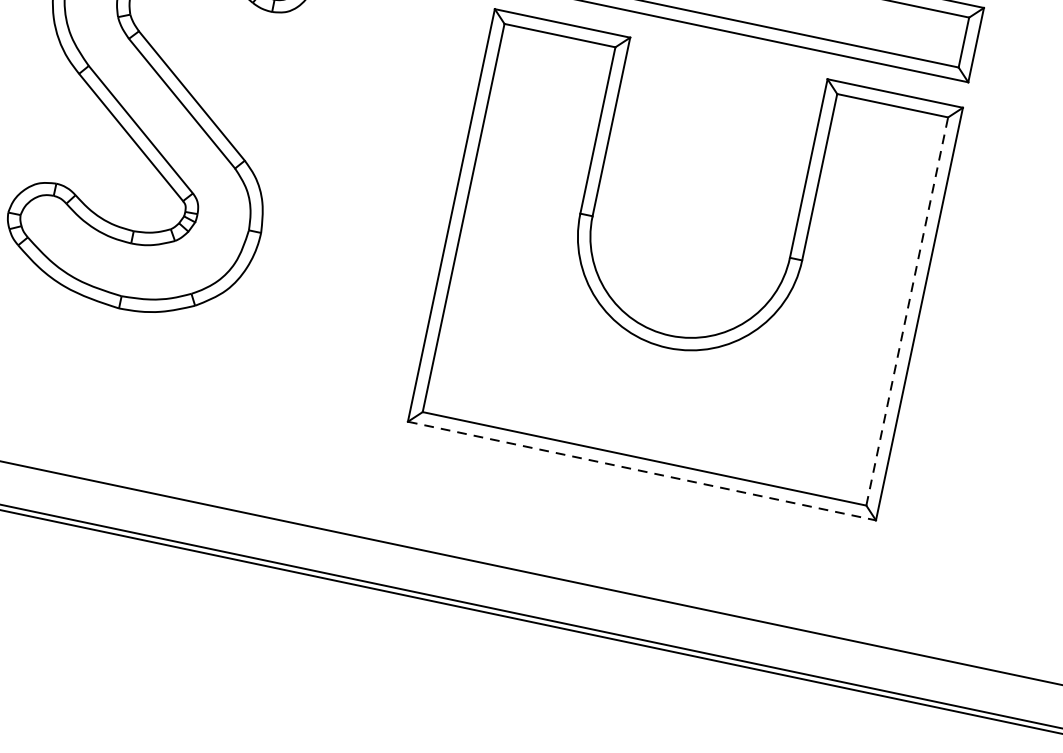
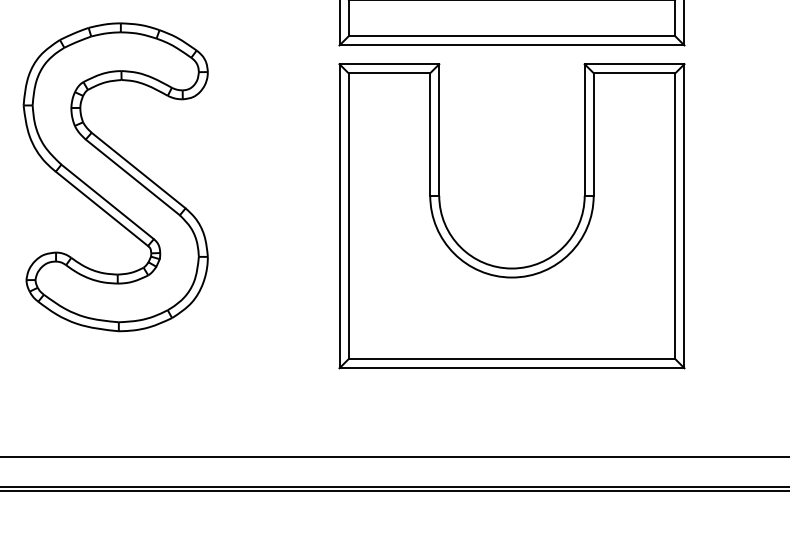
line: (907, 310) -> (675, 215), dashed -> solid
line: (642, 471) -> (512, 368), dashed -> solid

